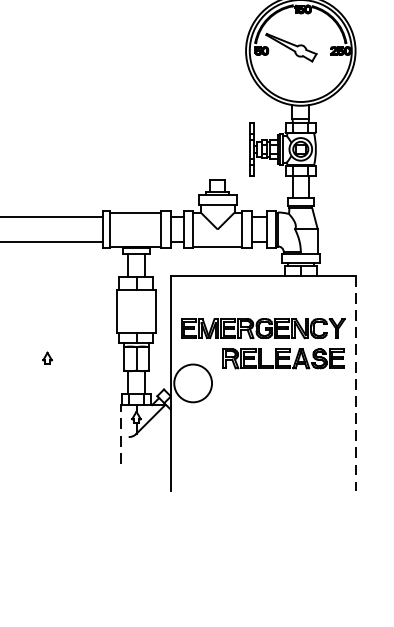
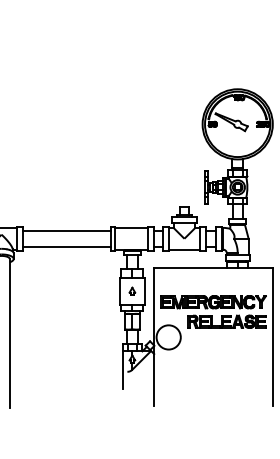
part: (47, 356) -> (132, 290), moved
line: (355, 383) -> (272, 337), dashed -> solid
line: (121, 434) -> (122, 370), dashed -> solid

